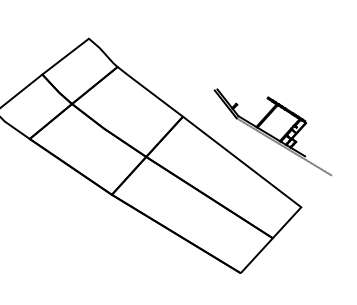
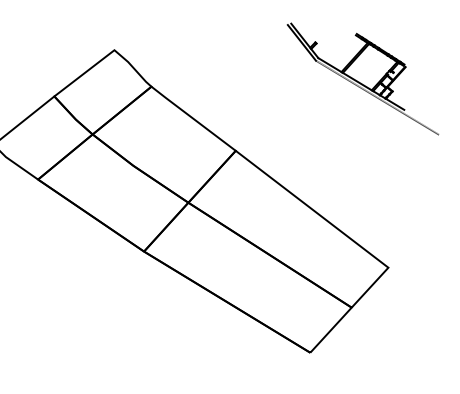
part: (272, 131) -> (362, 78), moved

